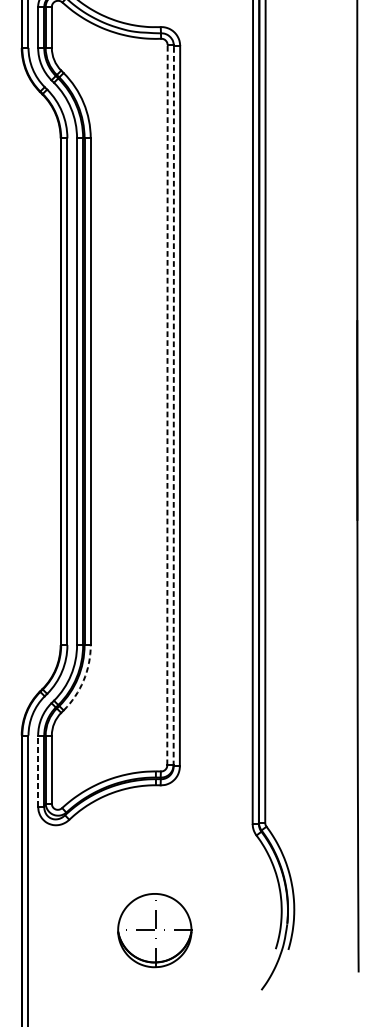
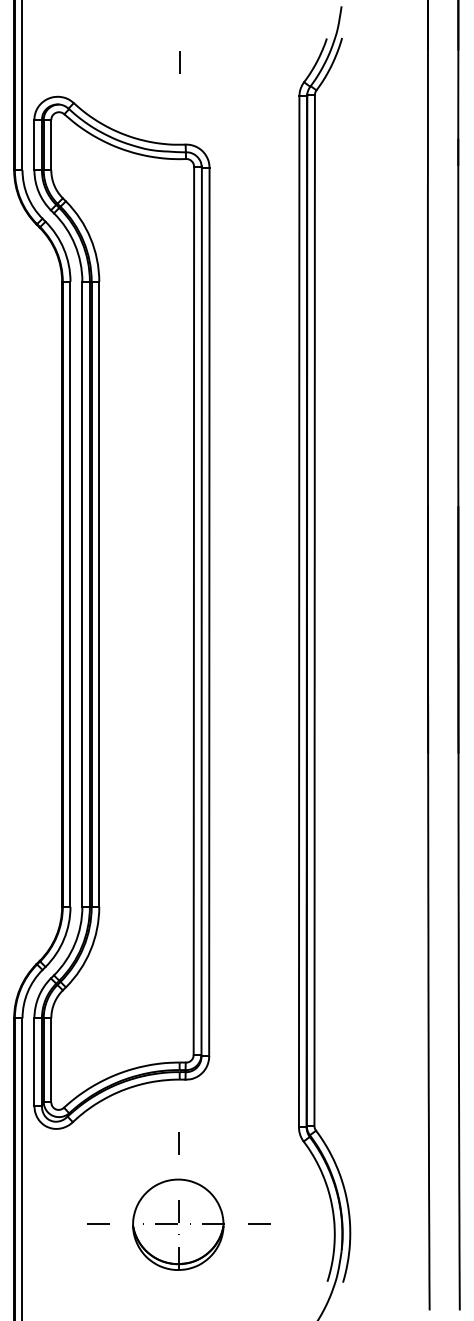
line: (167, 404) -> (193, 610), dashed -> solid
line: (173, 405) -> (201, 611), dashed -> solid
arc: (83, 680) -> (90, 950), dashed -> solid
line: (38, 771) -> (34, 1062), dashed -> solid
line: (154, 837) -> (178, 1143), added
line: (90, 901) -> (98, 1223), added
line: (220, 901) -> (259, 1223), added
part: (154, 930) -> (178, 1224), moved

